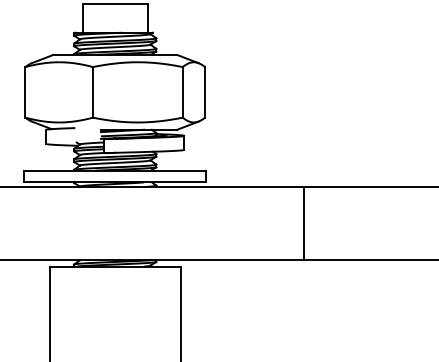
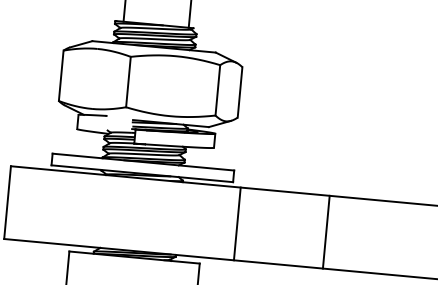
line: (214, 223) -> (237, 223), added

